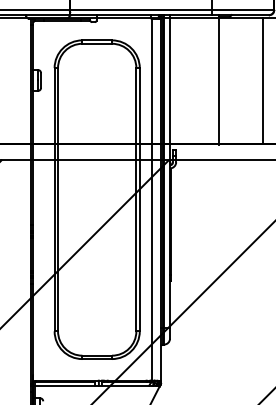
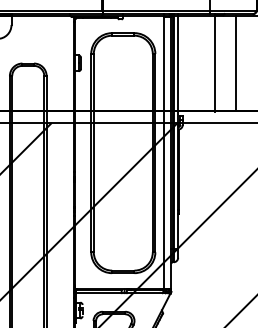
line: (263, 80) -> (236, 63), moved

